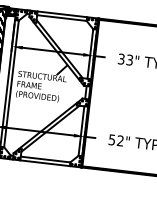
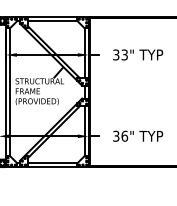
text: (116, 139) -> (120, 135), 52" -> 36"

